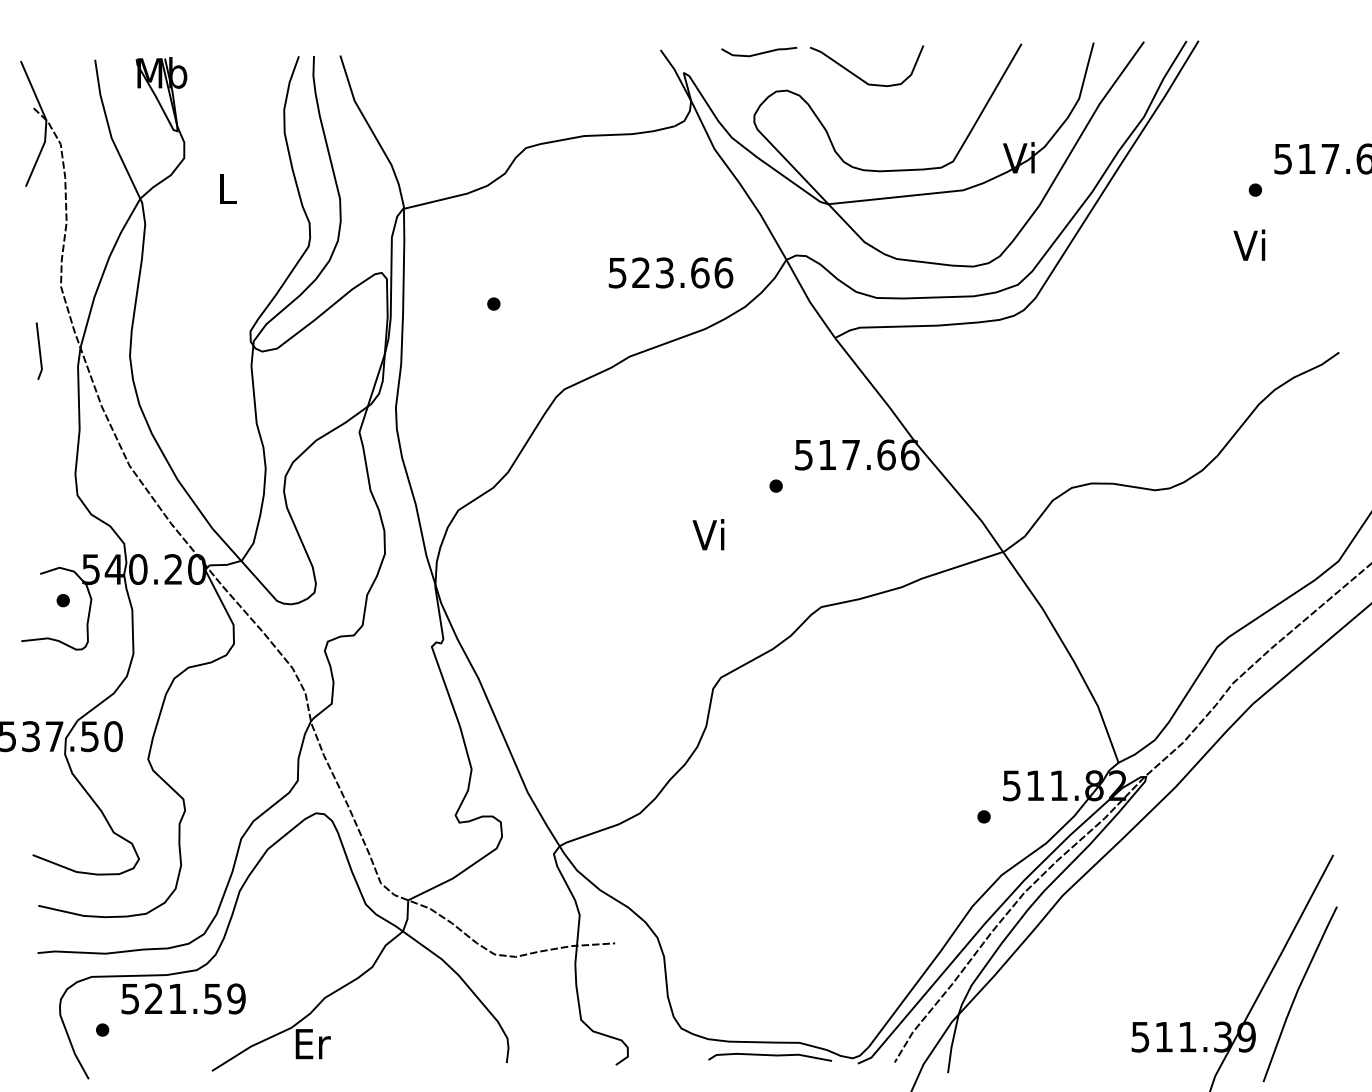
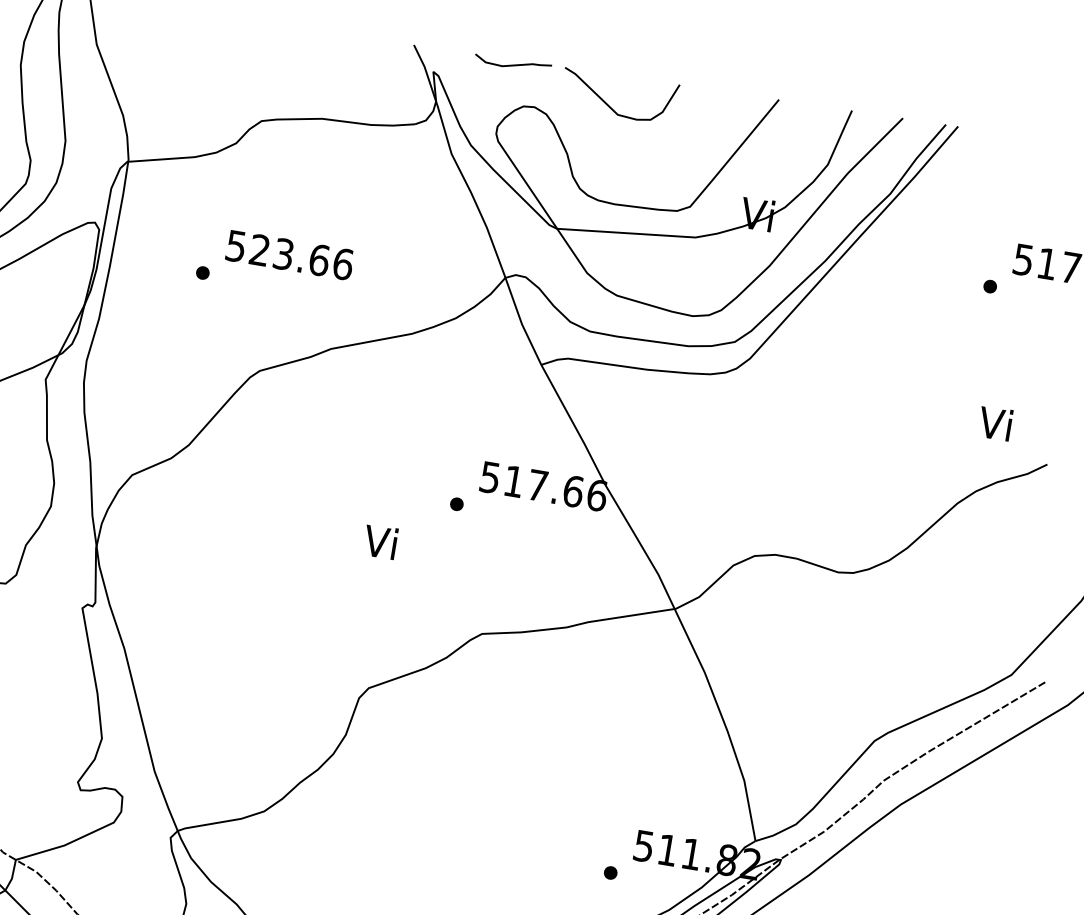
text: (1249, 244) -> (995, 422), moved
text: (670, 272) -> (289, 254), moved

